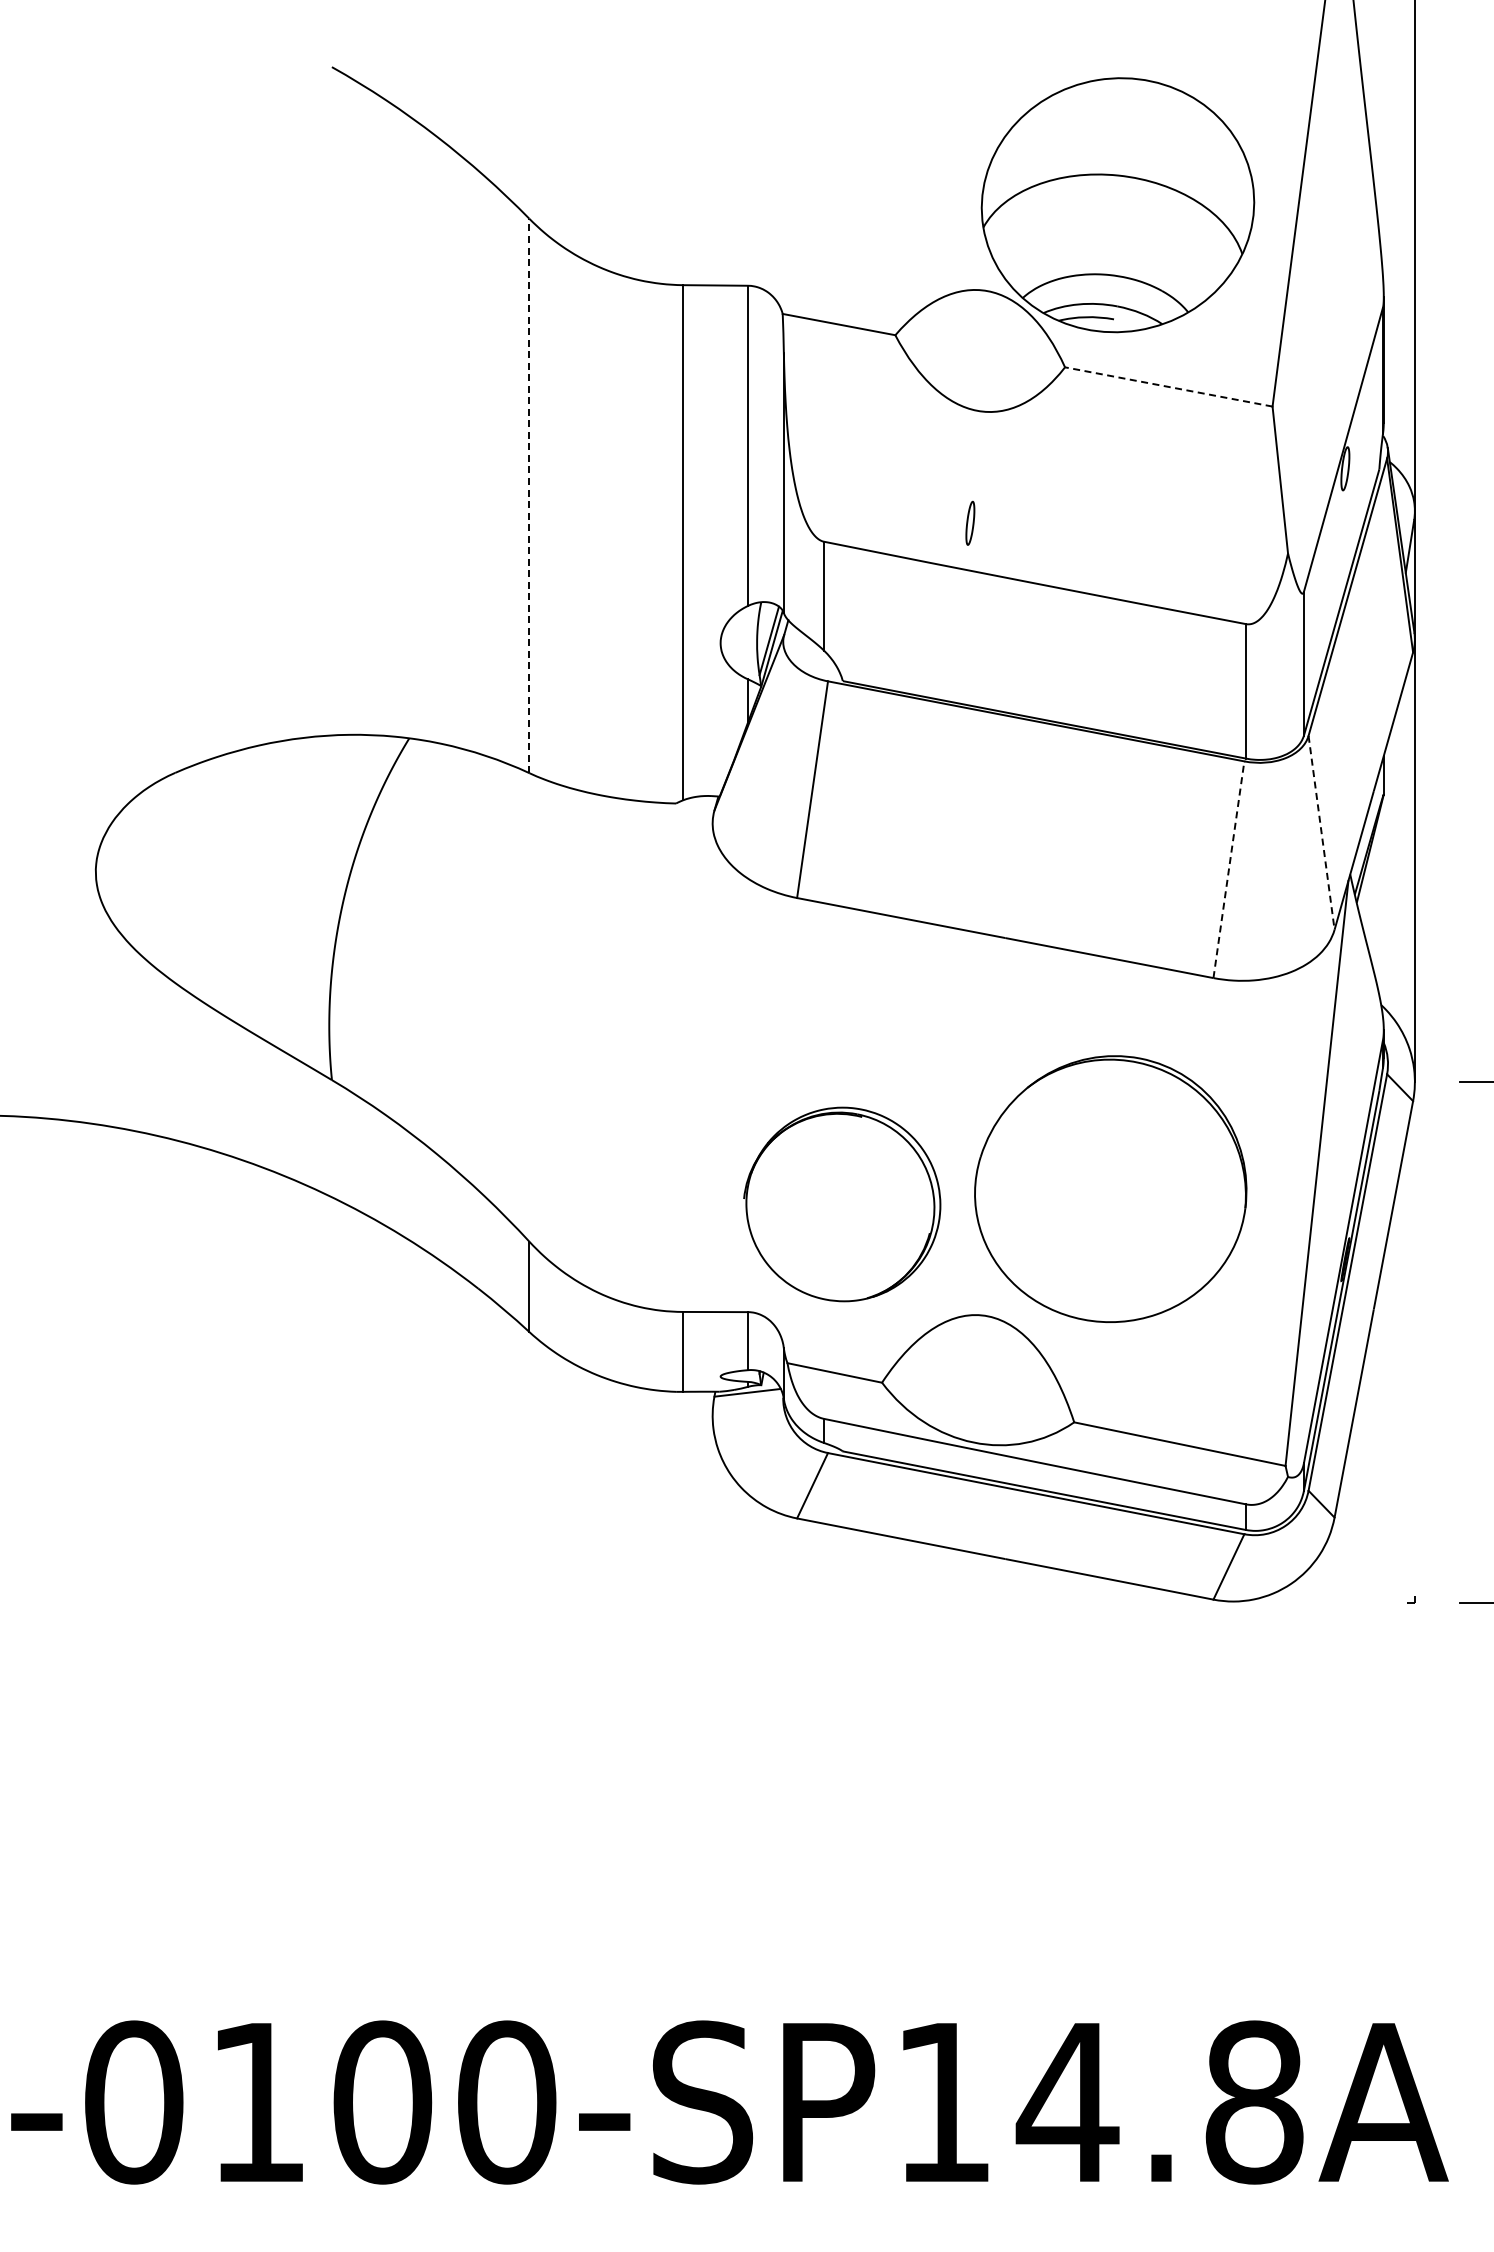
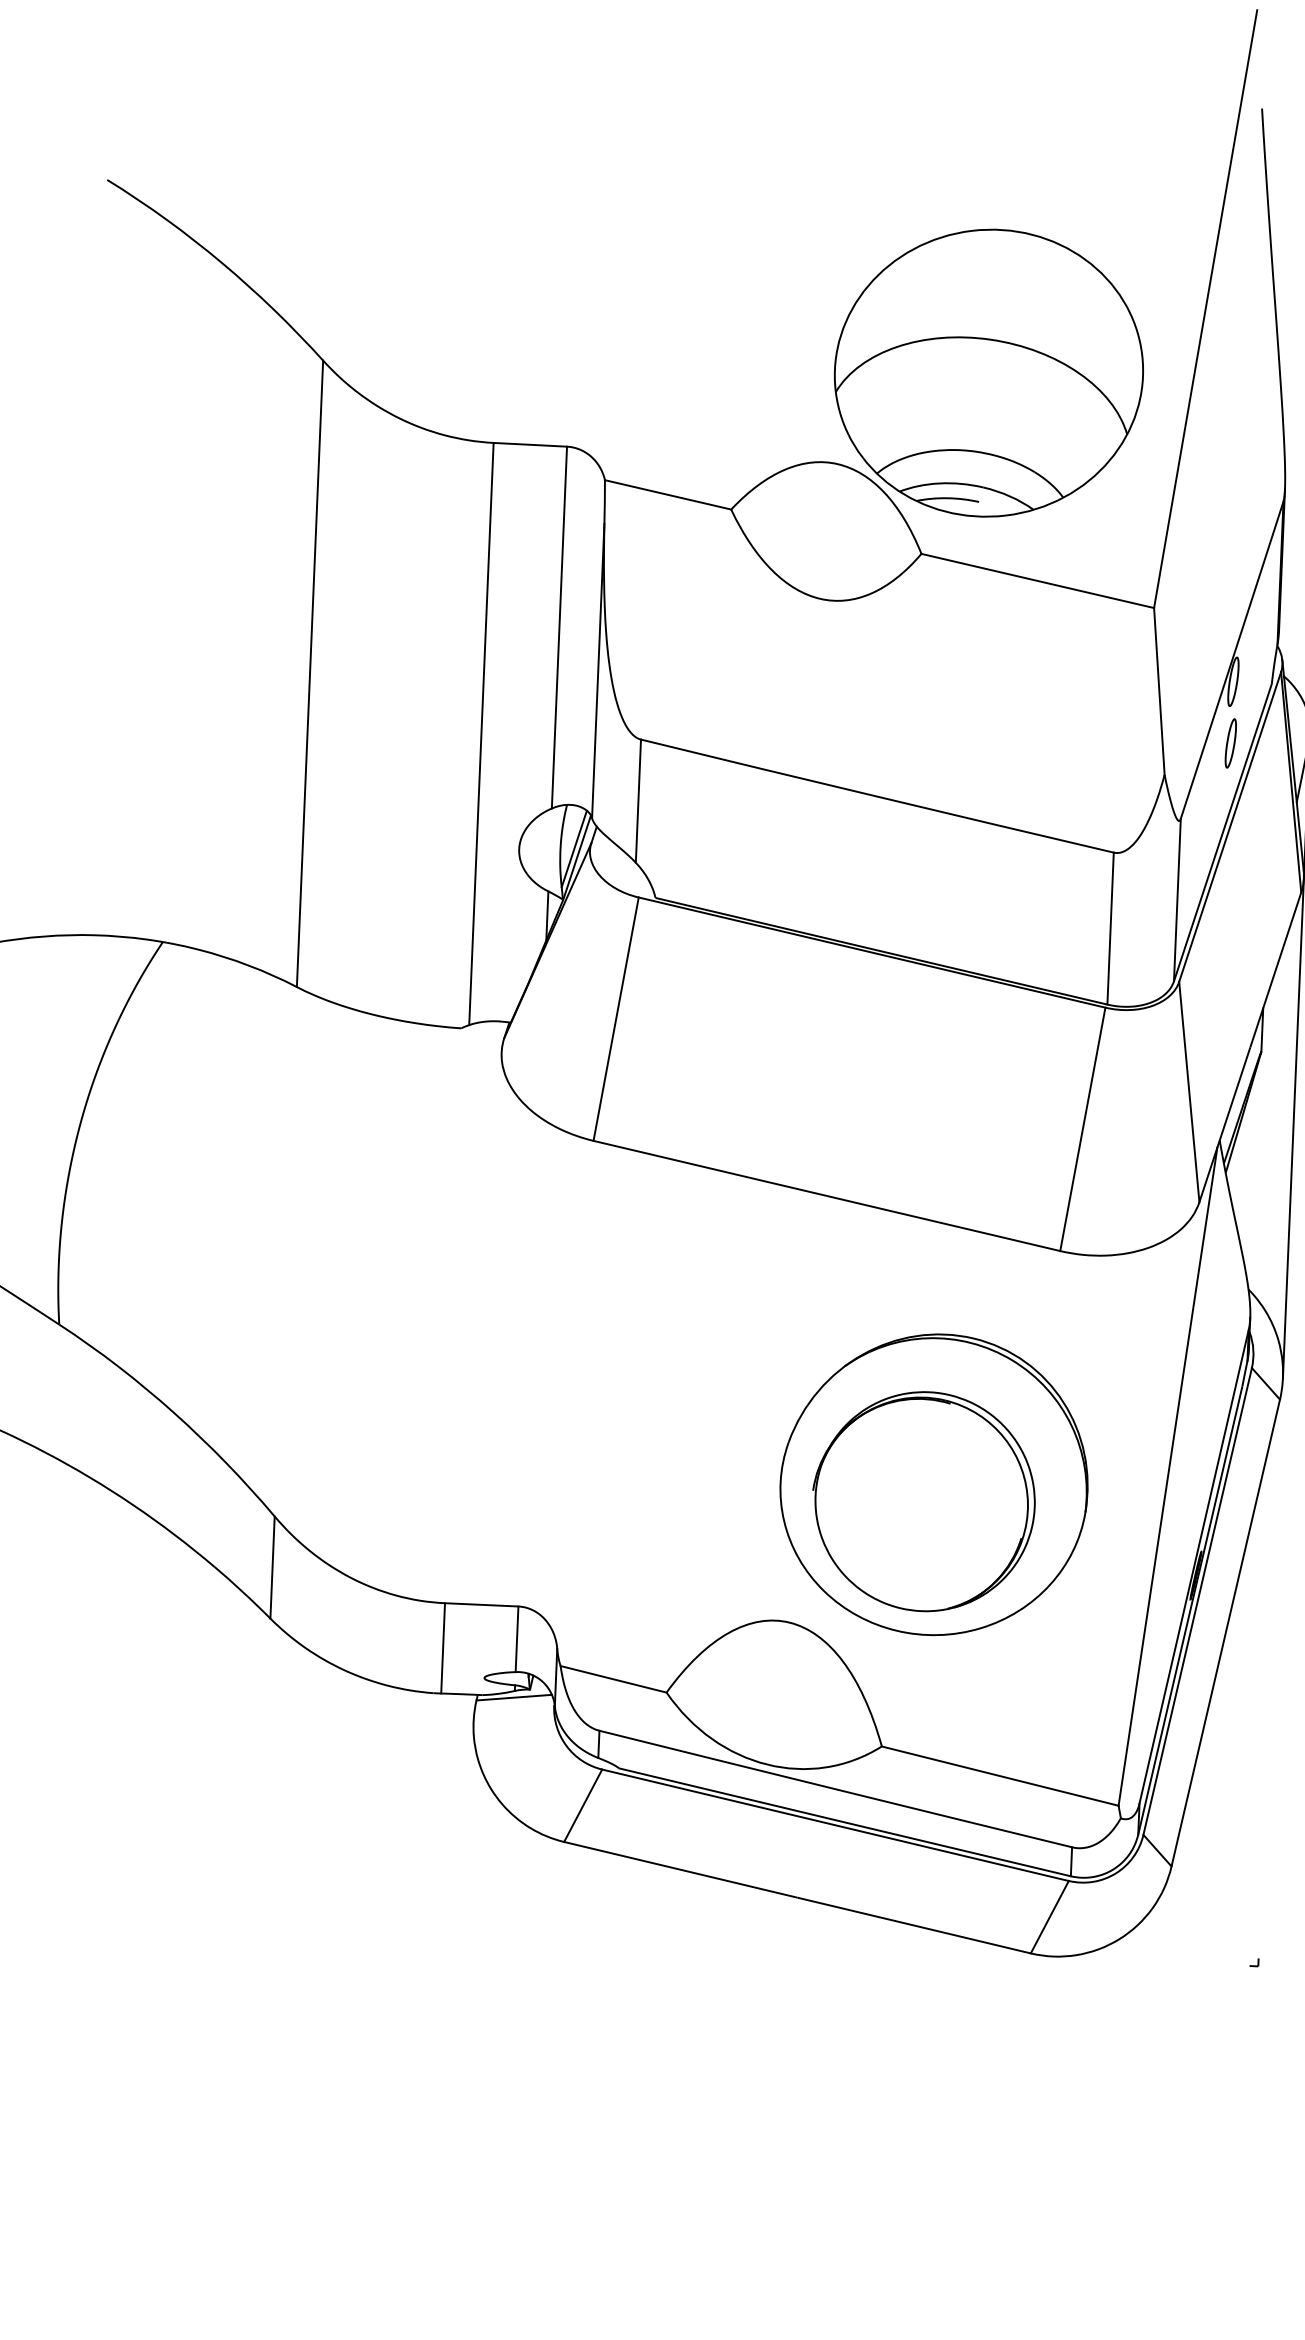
line: (1168, 386) -> (1037, 580), dashed -> solid
line: (529, 495) -> (310, 673), dashed -> solid
part: (970, 522) -> (1231, 742), moved
line: (1321, 832) -> (1189, 1091), dashed -> solid
line: (1228, 869) -> (1082, 1129), dashed -> solid
part: (842, 1204) -> (924, 1501), moved

